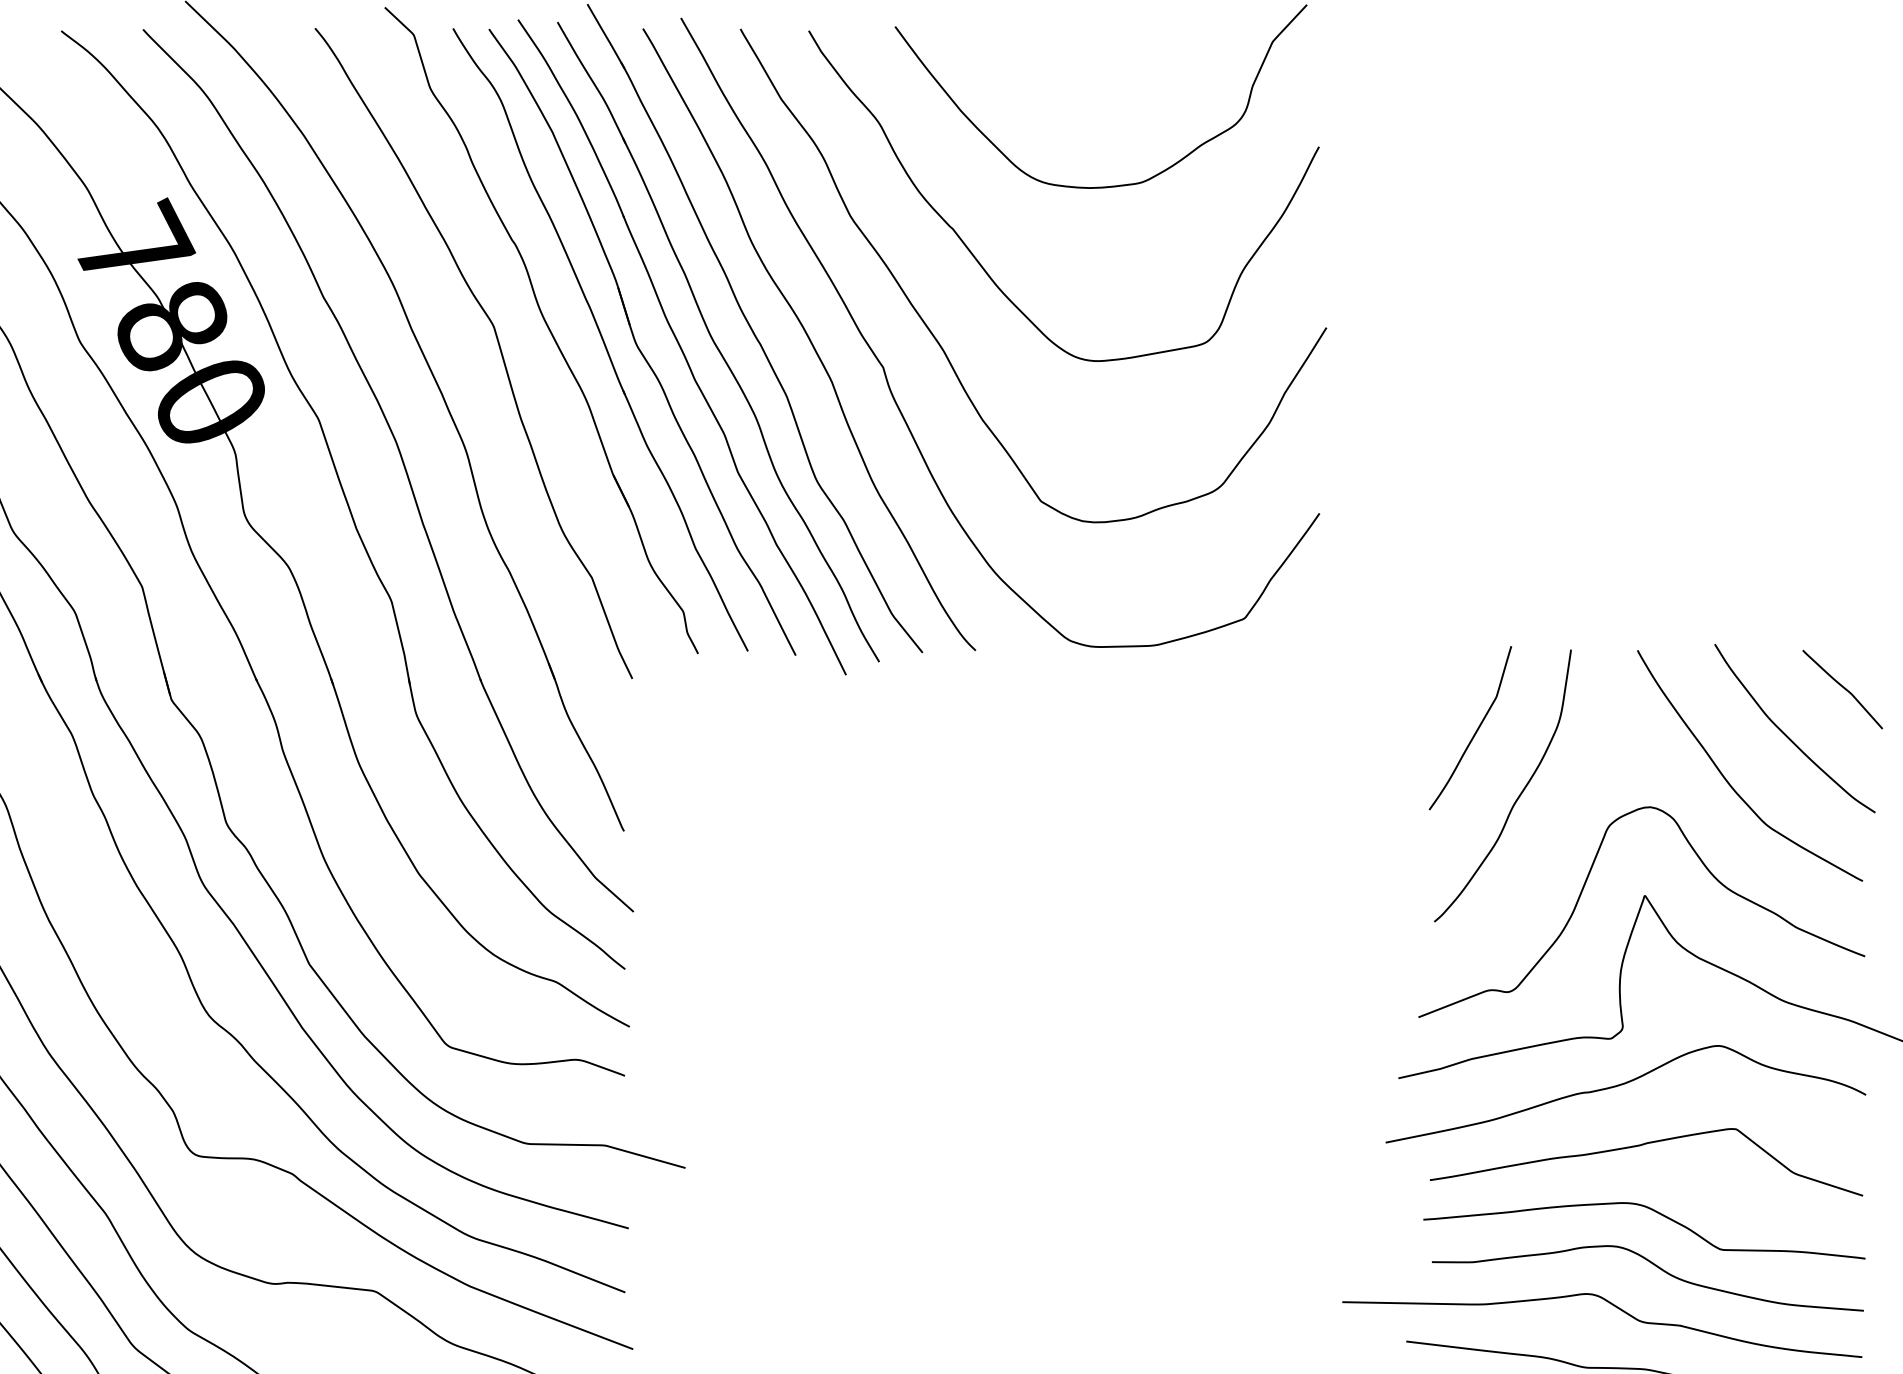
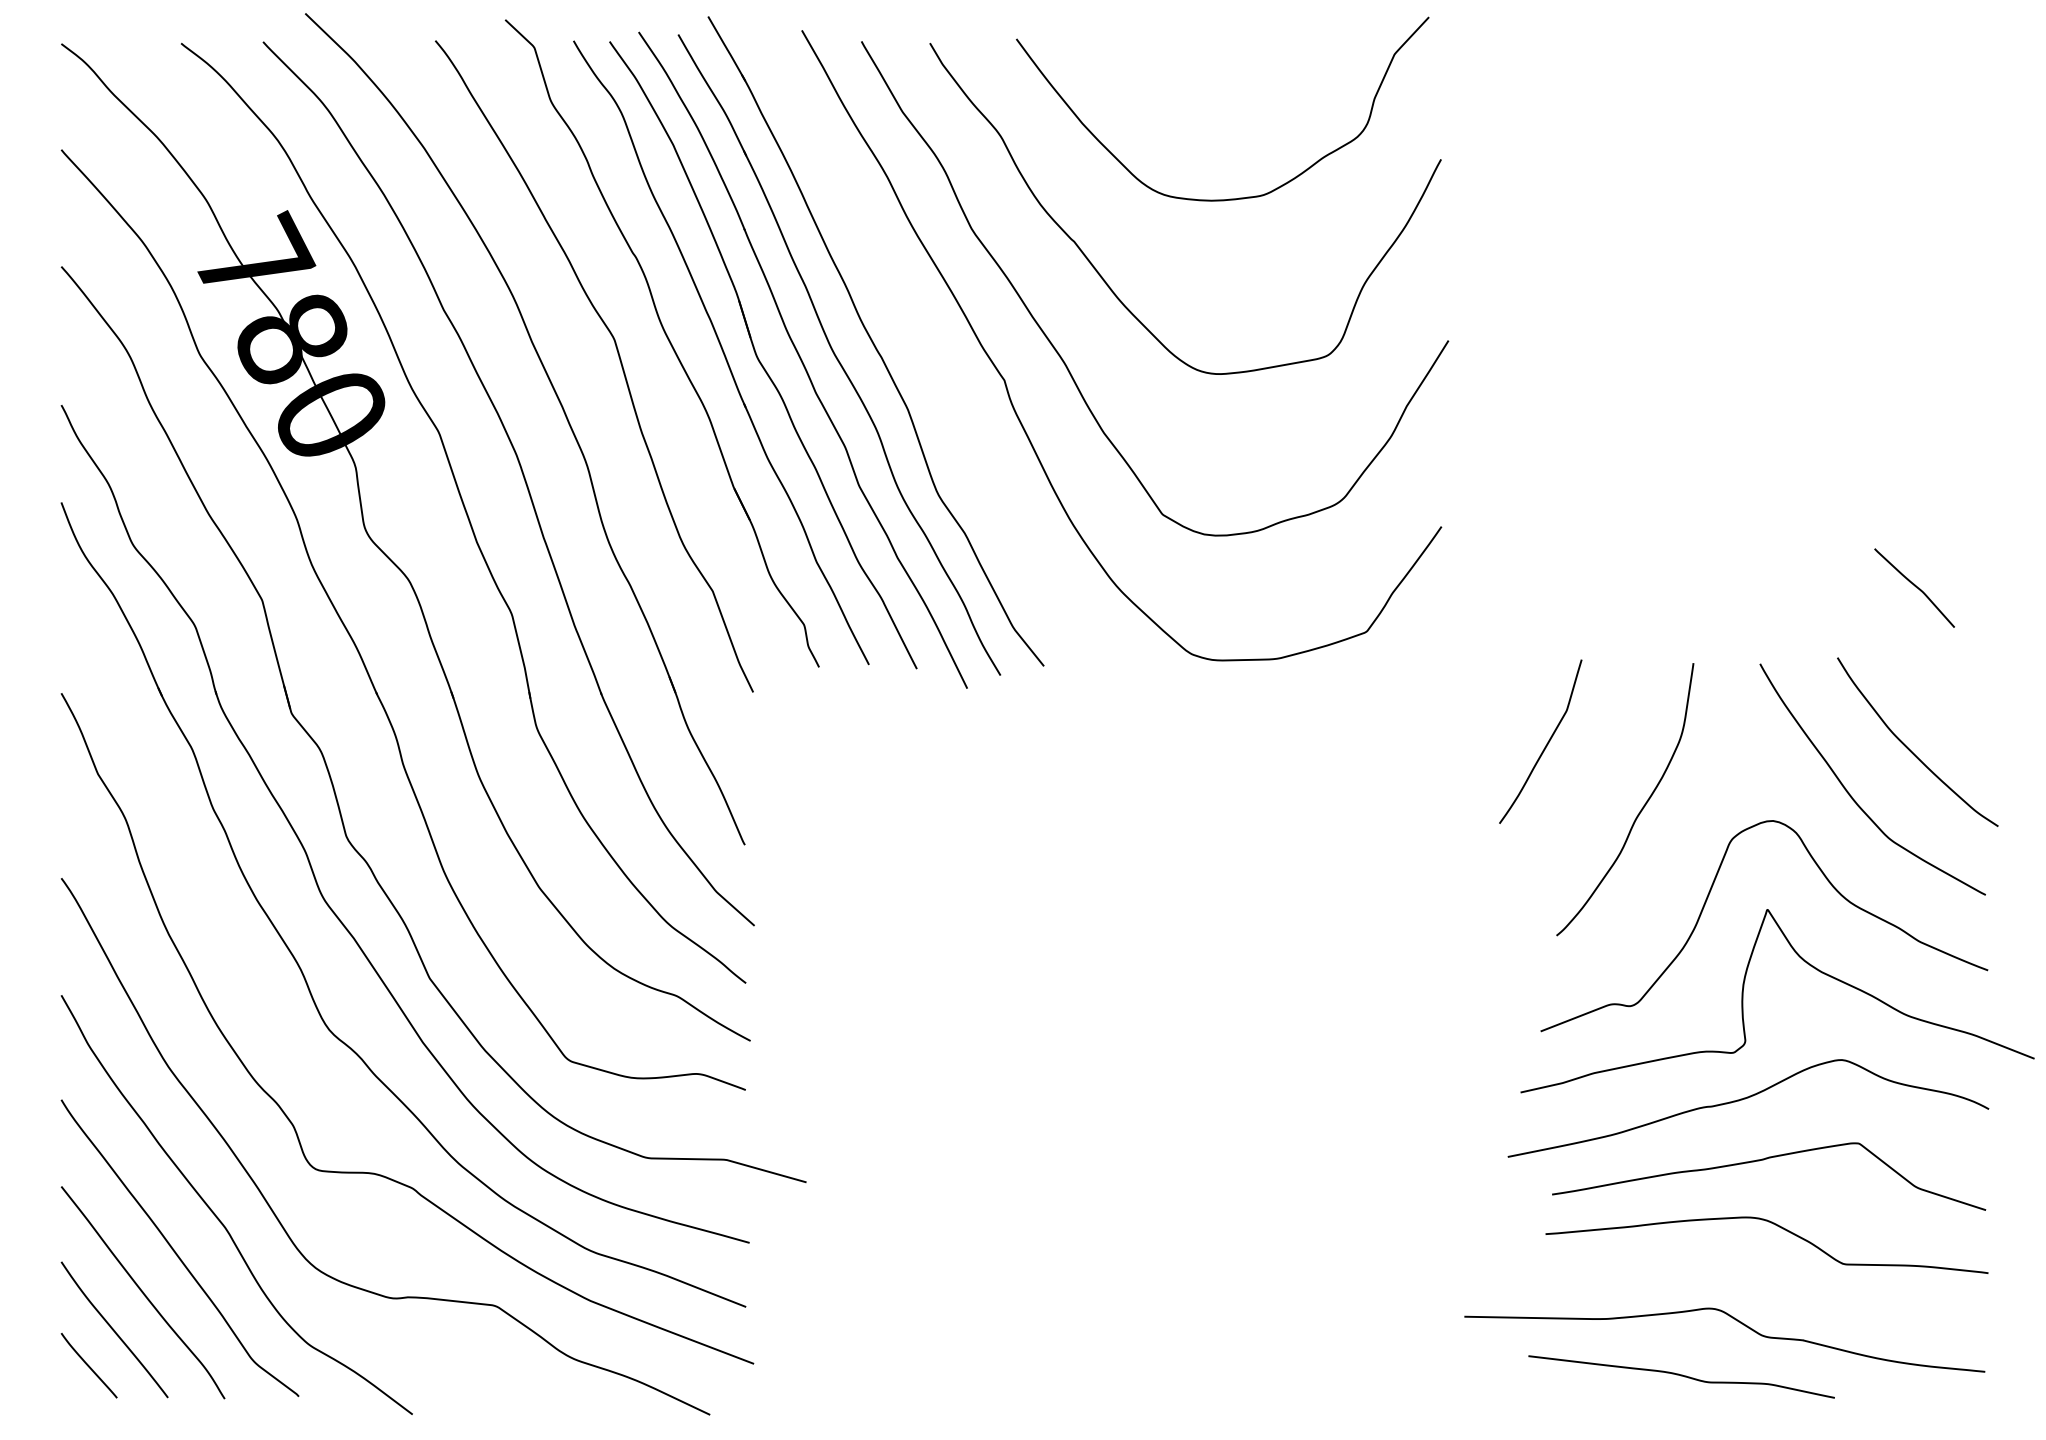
curve: (809, 339) -> (930, 352), removed
curve: (1842, 687) -> (1914, 586), moved
curve: (1476, 729) -> (1546, 743), moved
curve: (1655, 1266) -> (1778, 1281), removed

